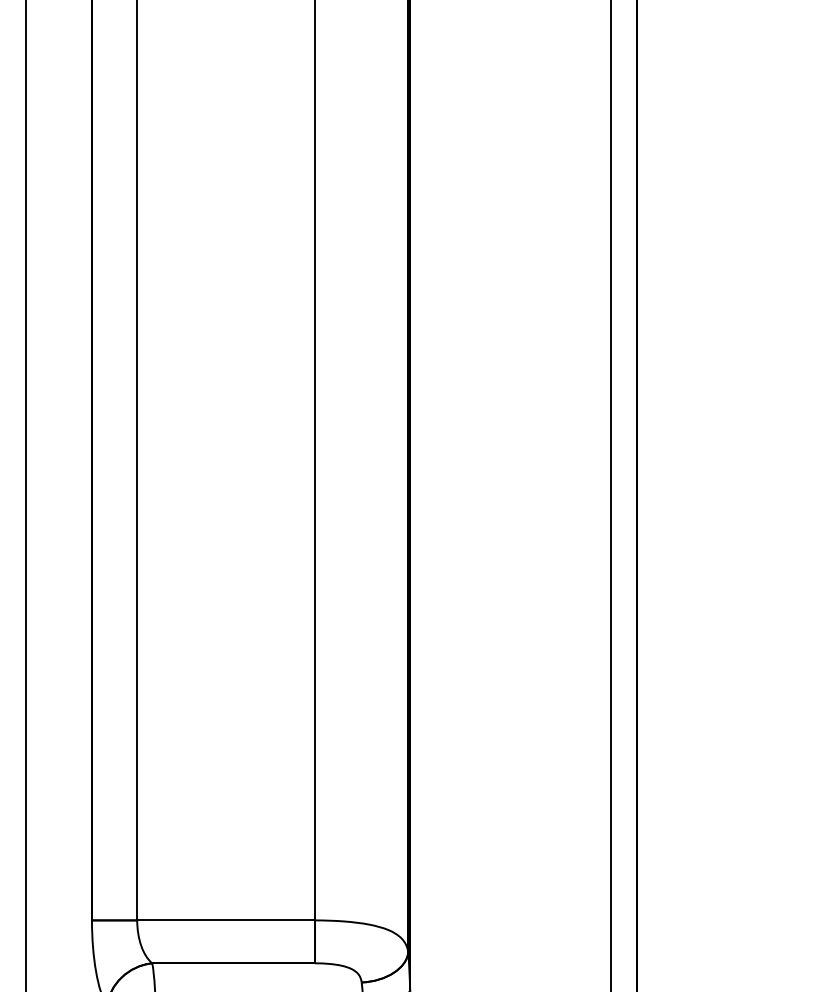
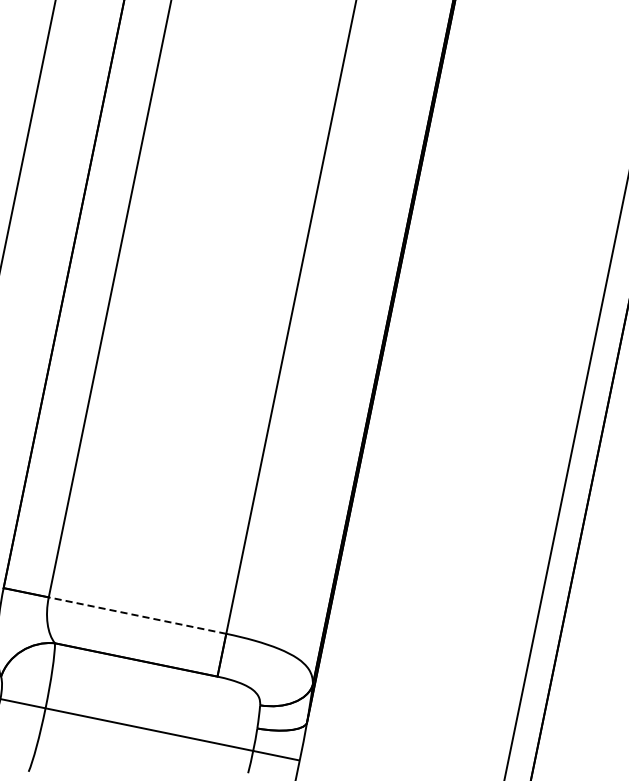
line: (226, 920) -> (137, 615), solid -> dashed

